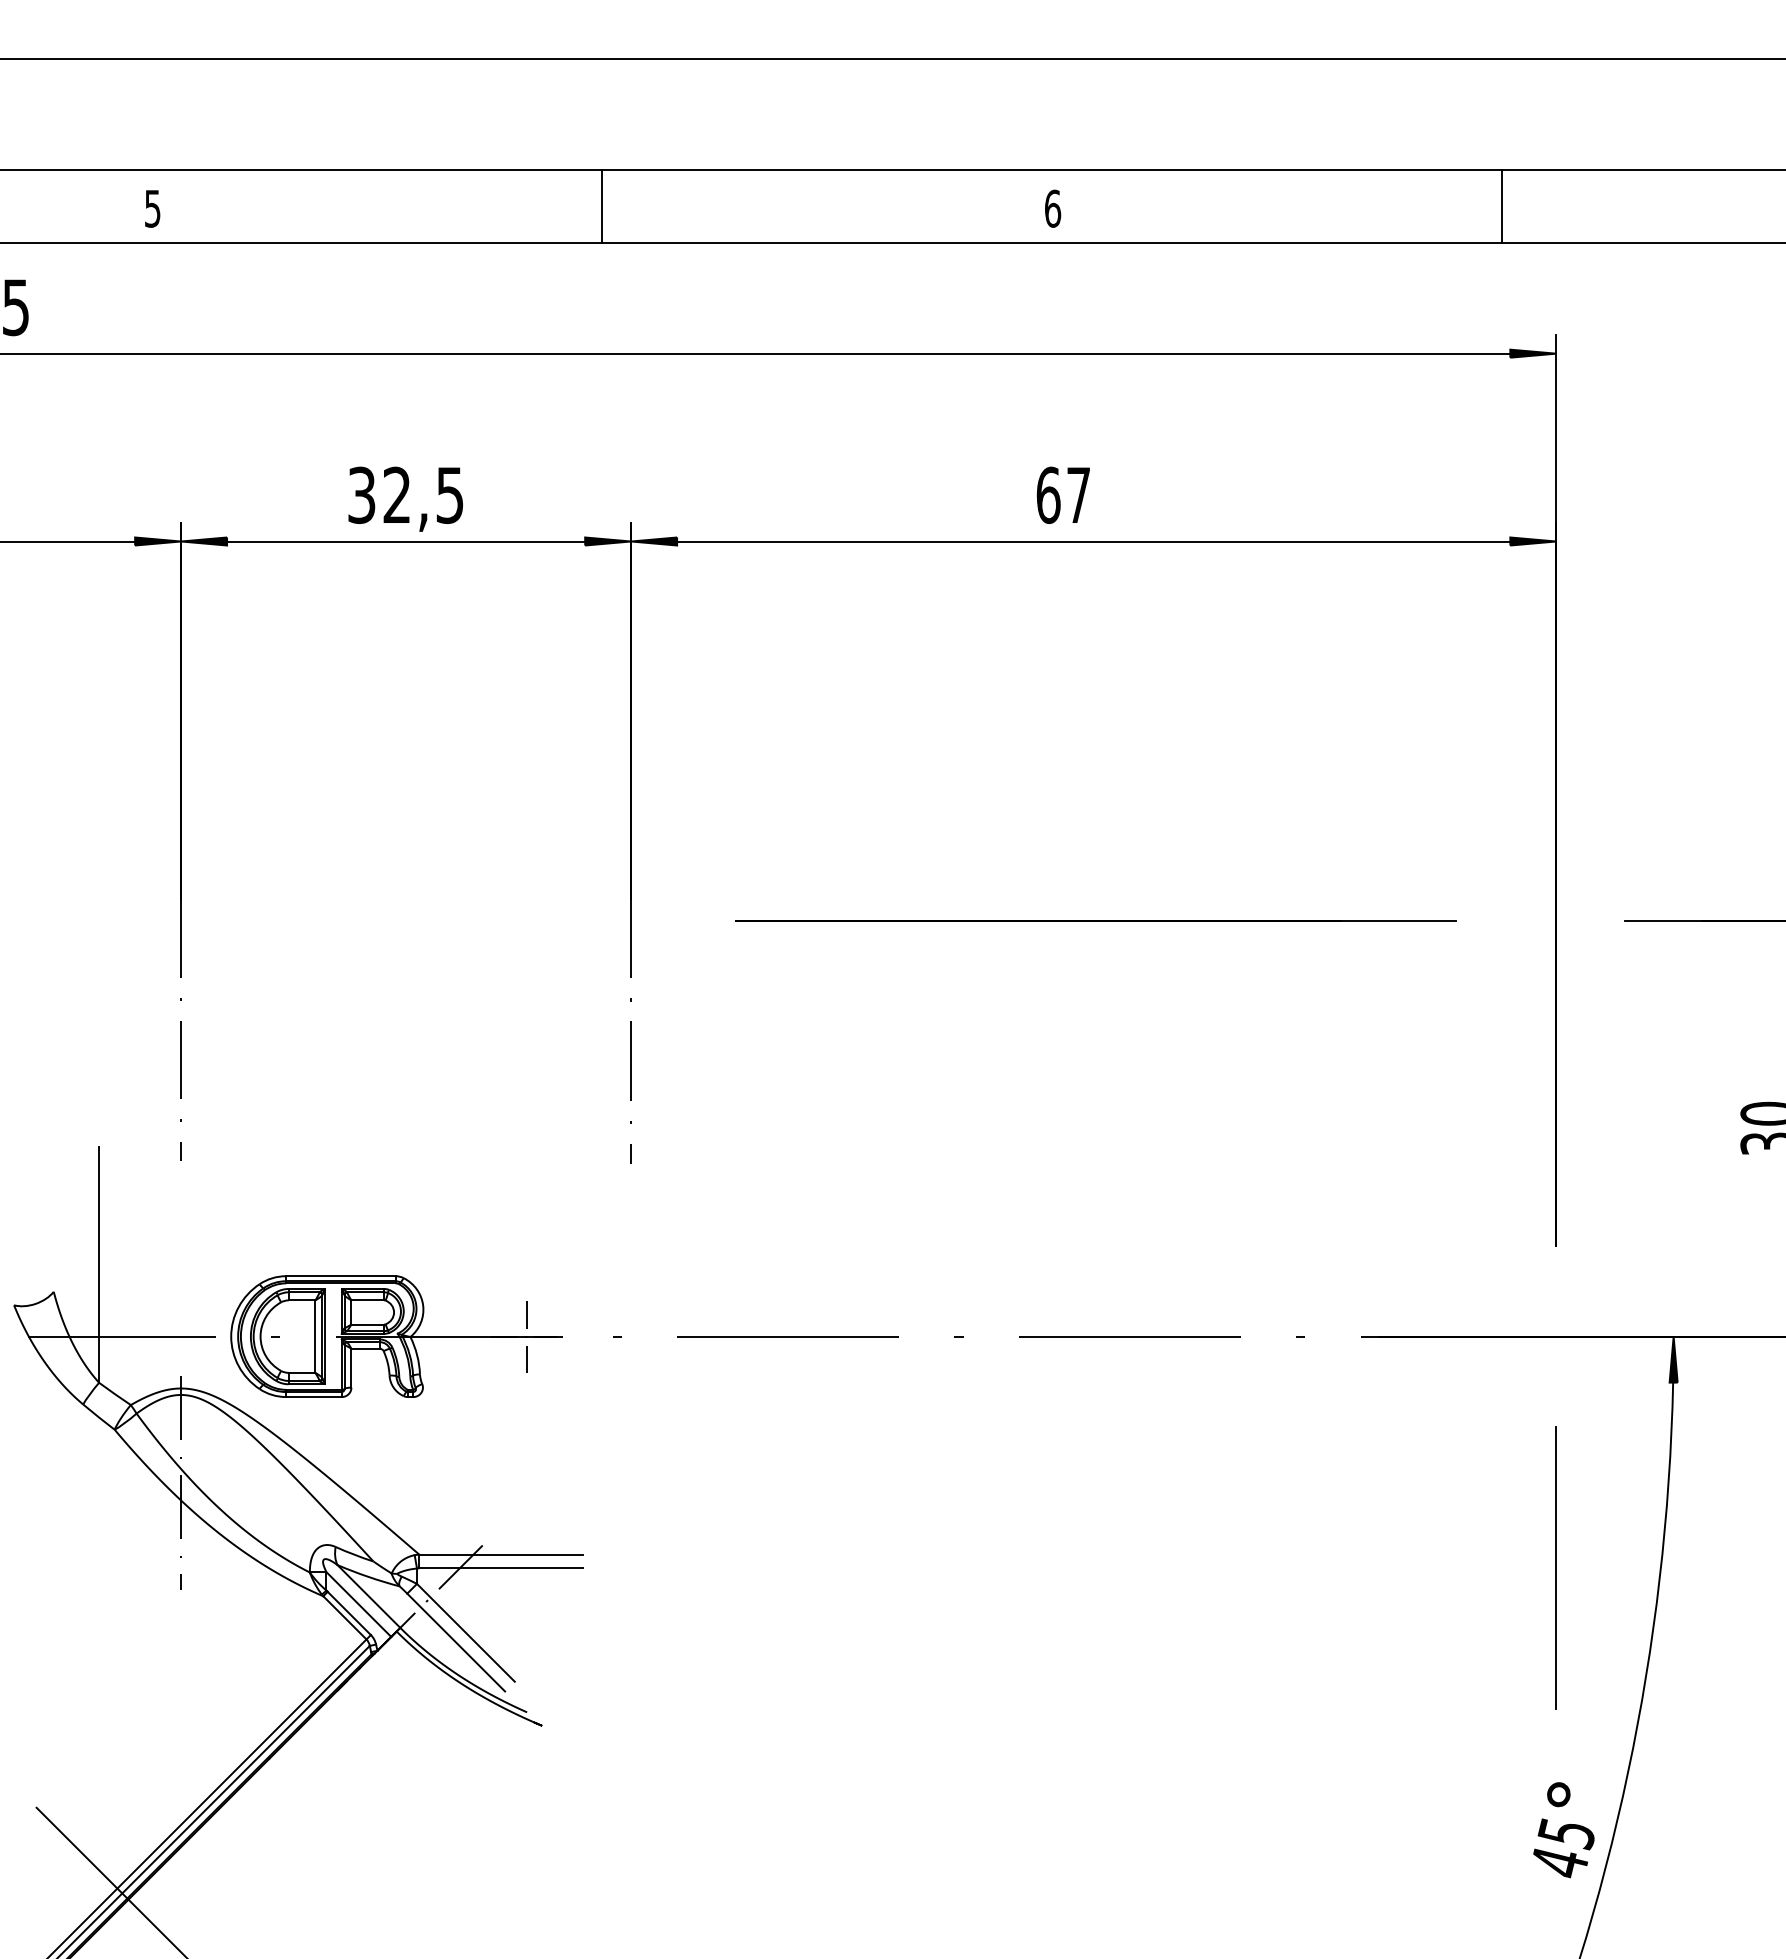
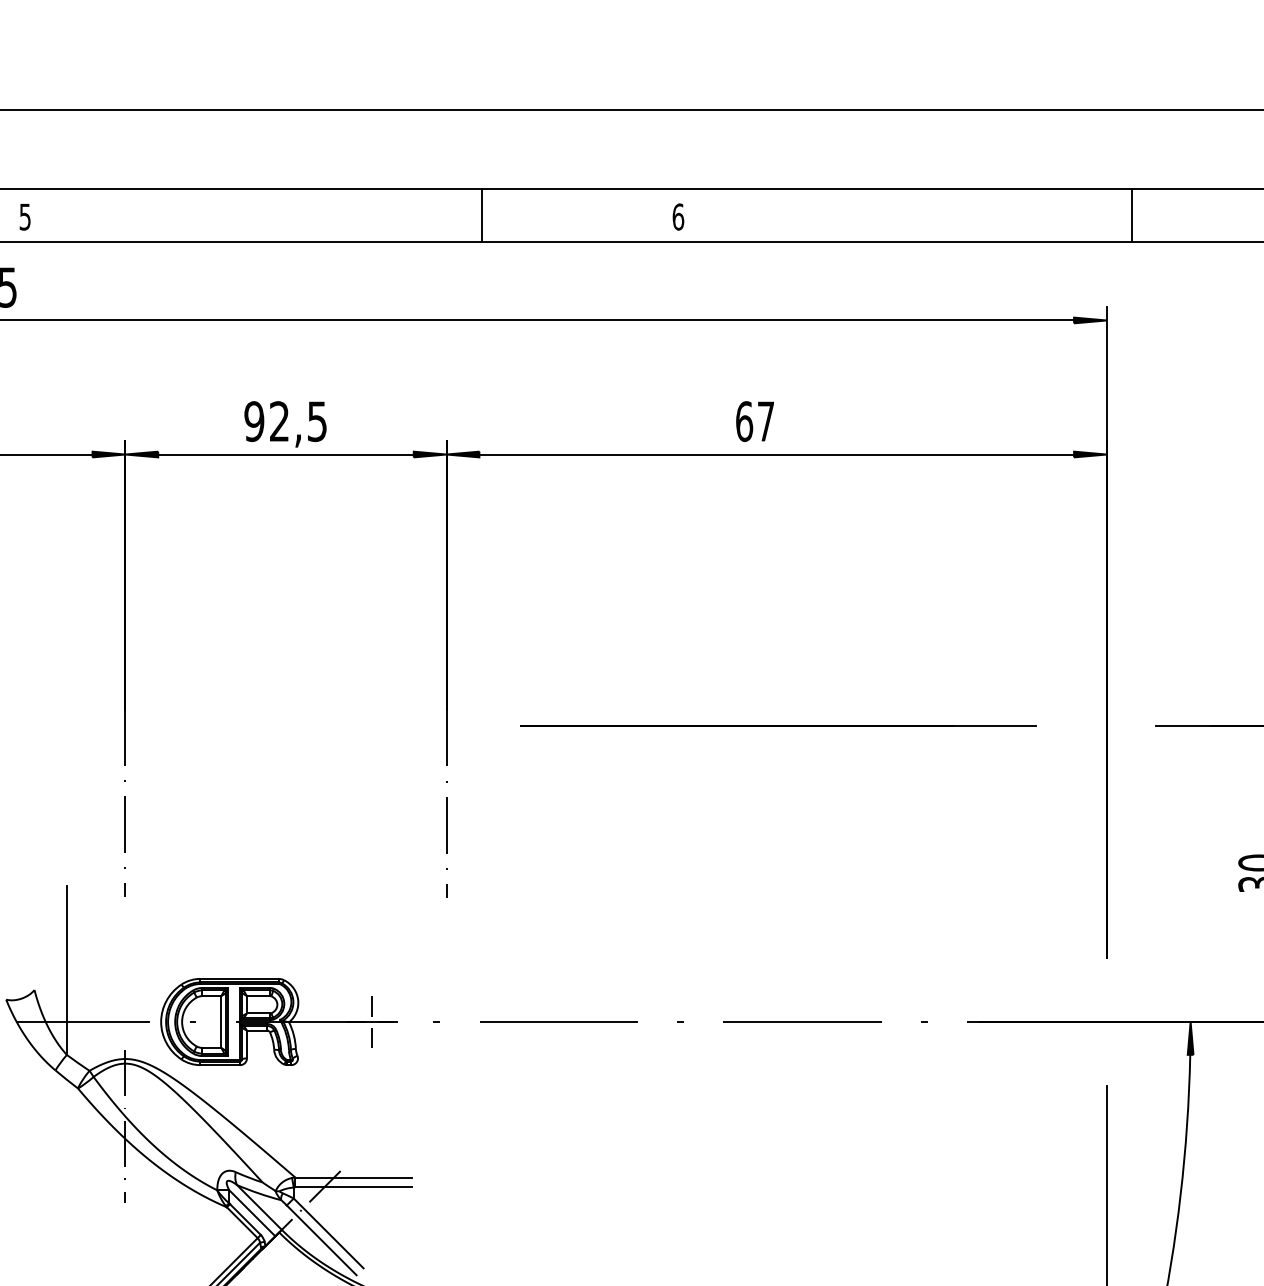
line: (602, 206) -> (482, 215), moved
line: (1502, 206) -> (1131, 215), moved
text: (152, 208) -> (25, 216), moved
text: (1053, 208) -> (678, 216), moved
text: (361, 494) -> (254, 420), 32,5 -> 92,5

